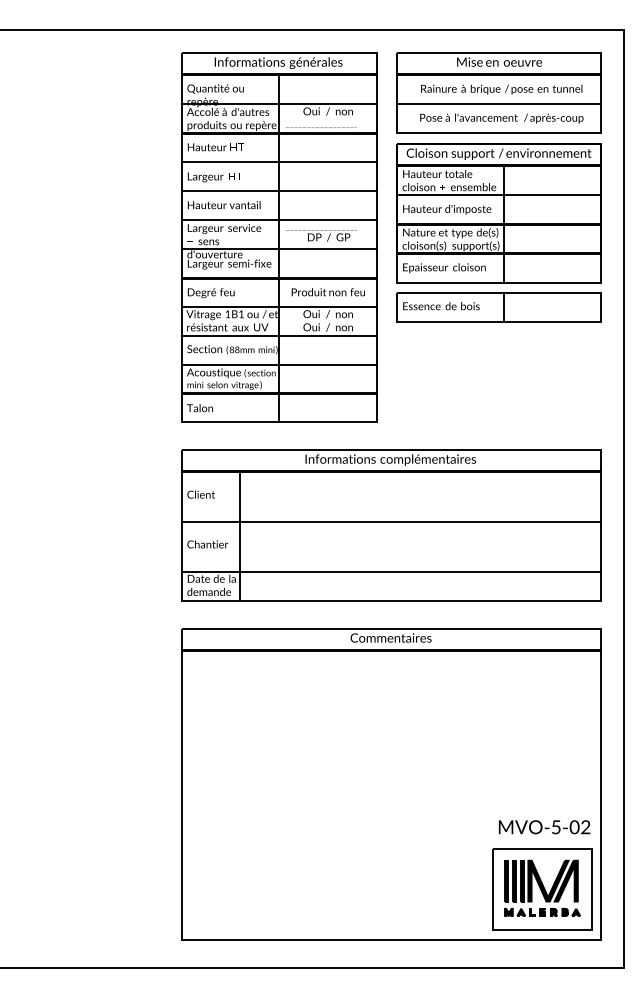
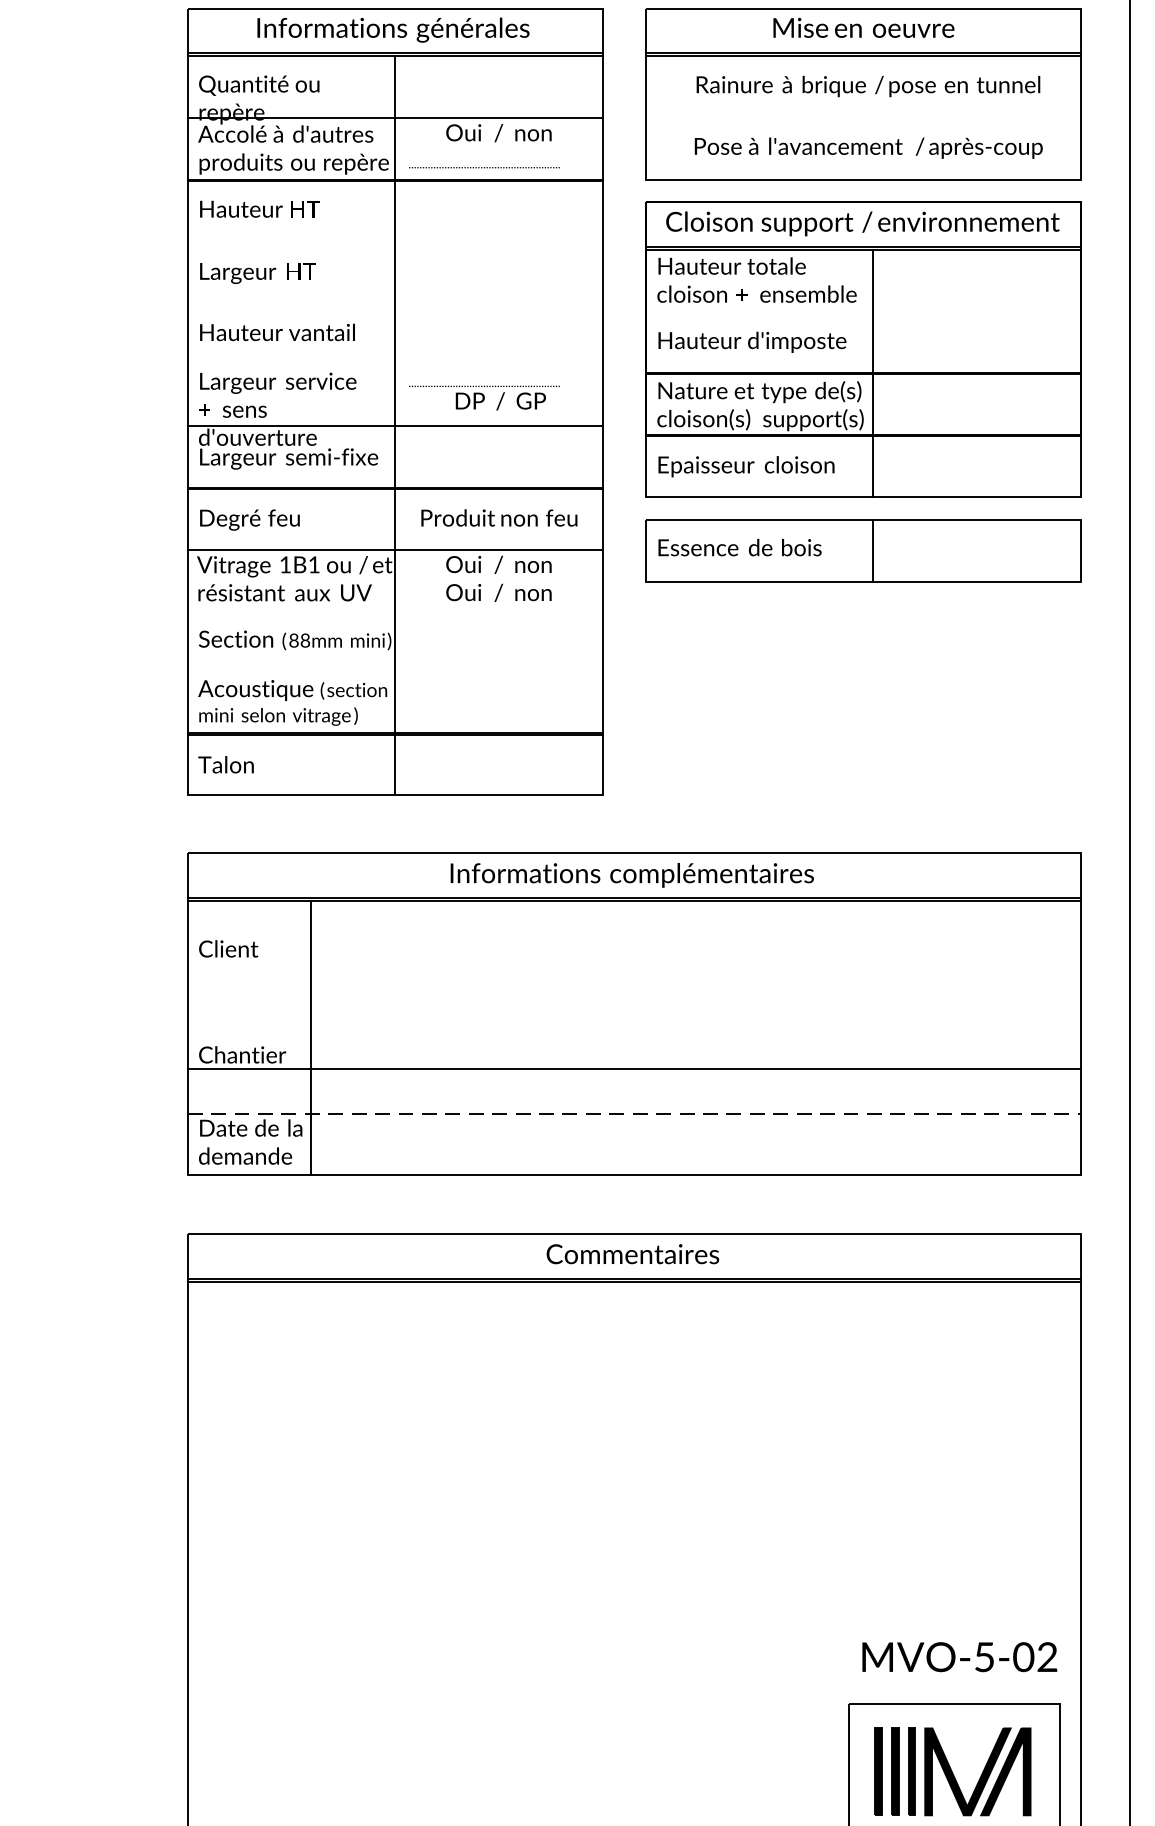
line: (499, 104) -> (863, 118), removed
line: (279, 162) -> (395, 241), removed
line: (279, 191) -> (395, 303), removed
line: (499, 195) -> (863, 311), removed
line: (279, 220) -> (395, 365), removed
line: (279, 336) -> (395, 612), removed
line: (279, 364) -> (395, 671), removed
line: (391, 521) -> (633, 1067), moved
line: (391, 572) -> (633, 1114), solid -> dashed

